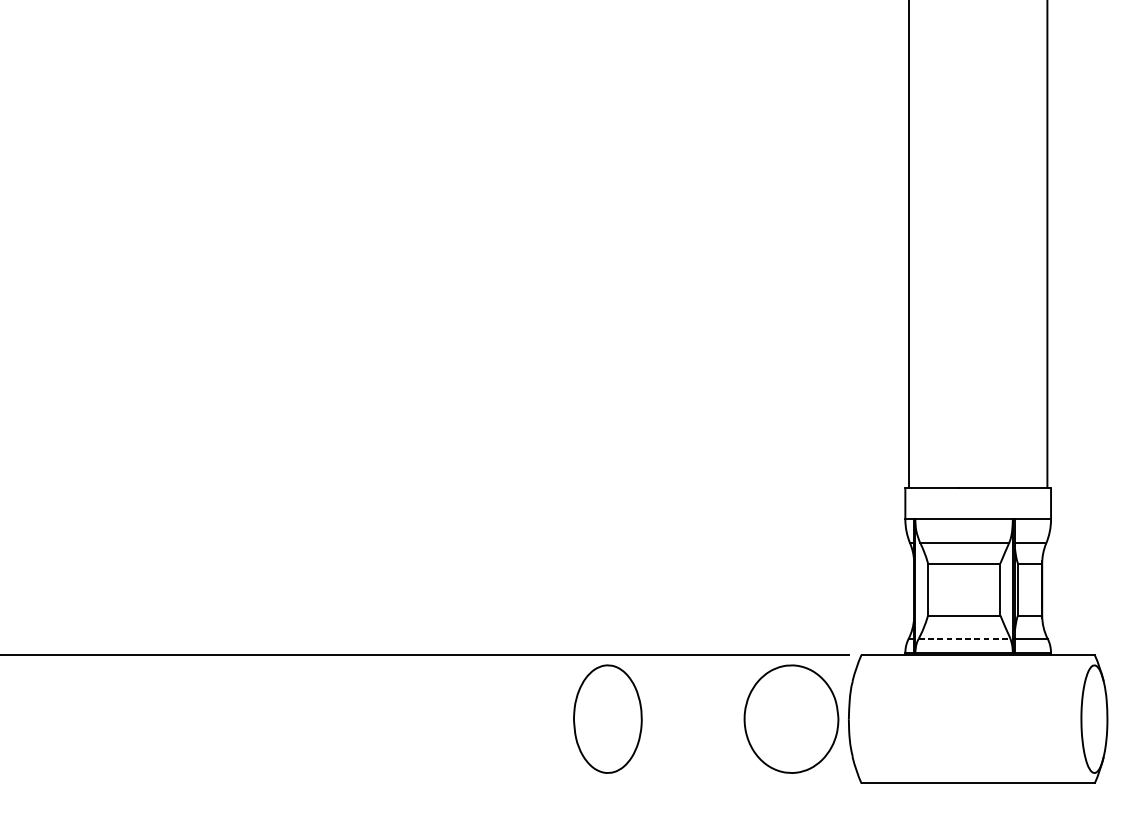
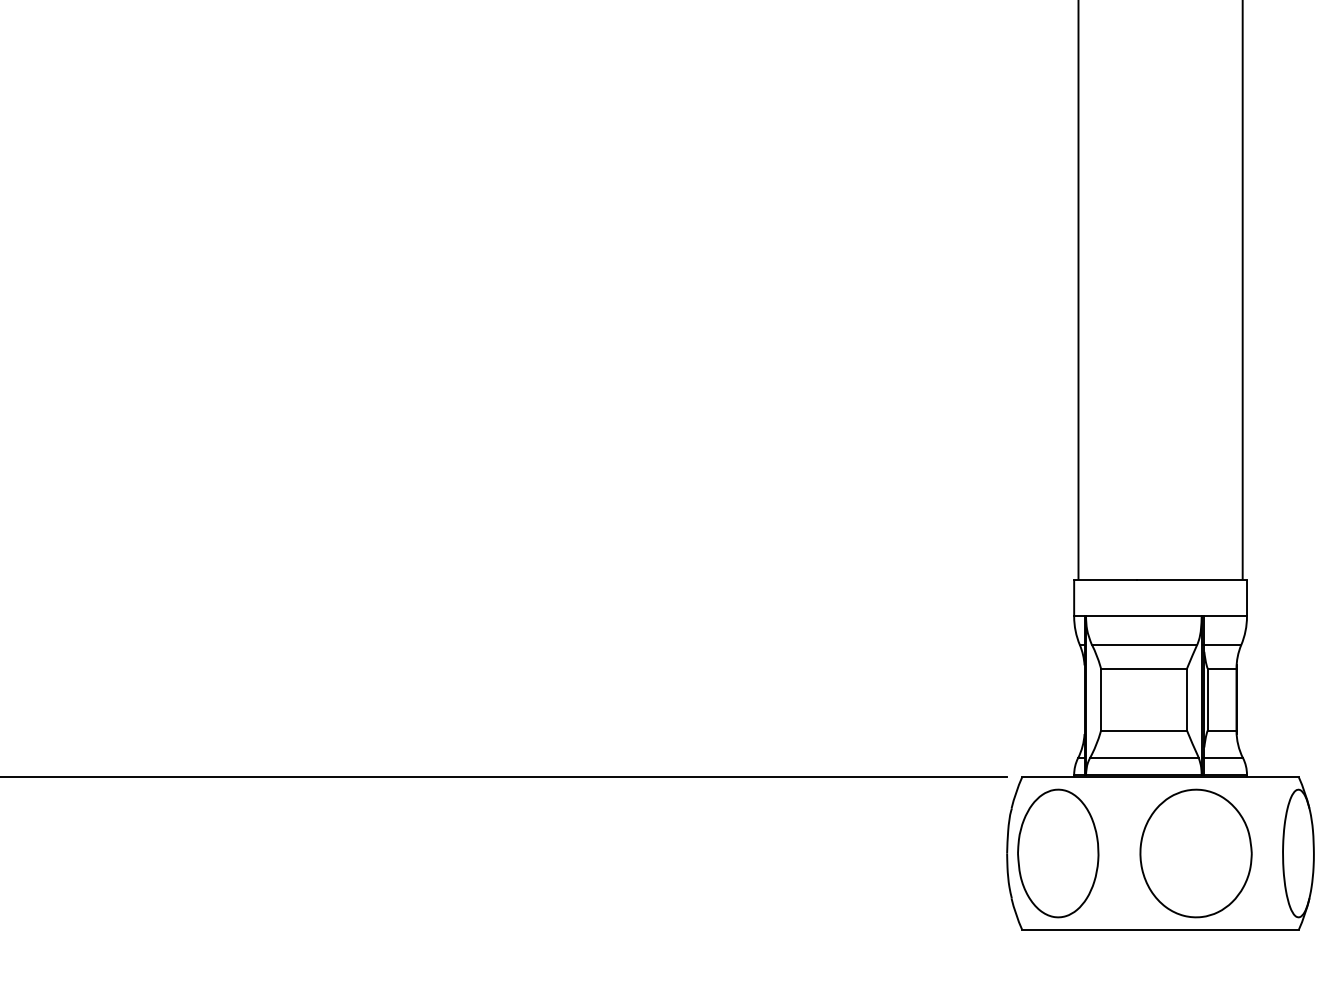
line: (964, 639) -> (1144, 758), dashed -> solid
part: (608, 719) -> (1058, 853), moved
part: (791, 719) -> (1195, 853), moved

